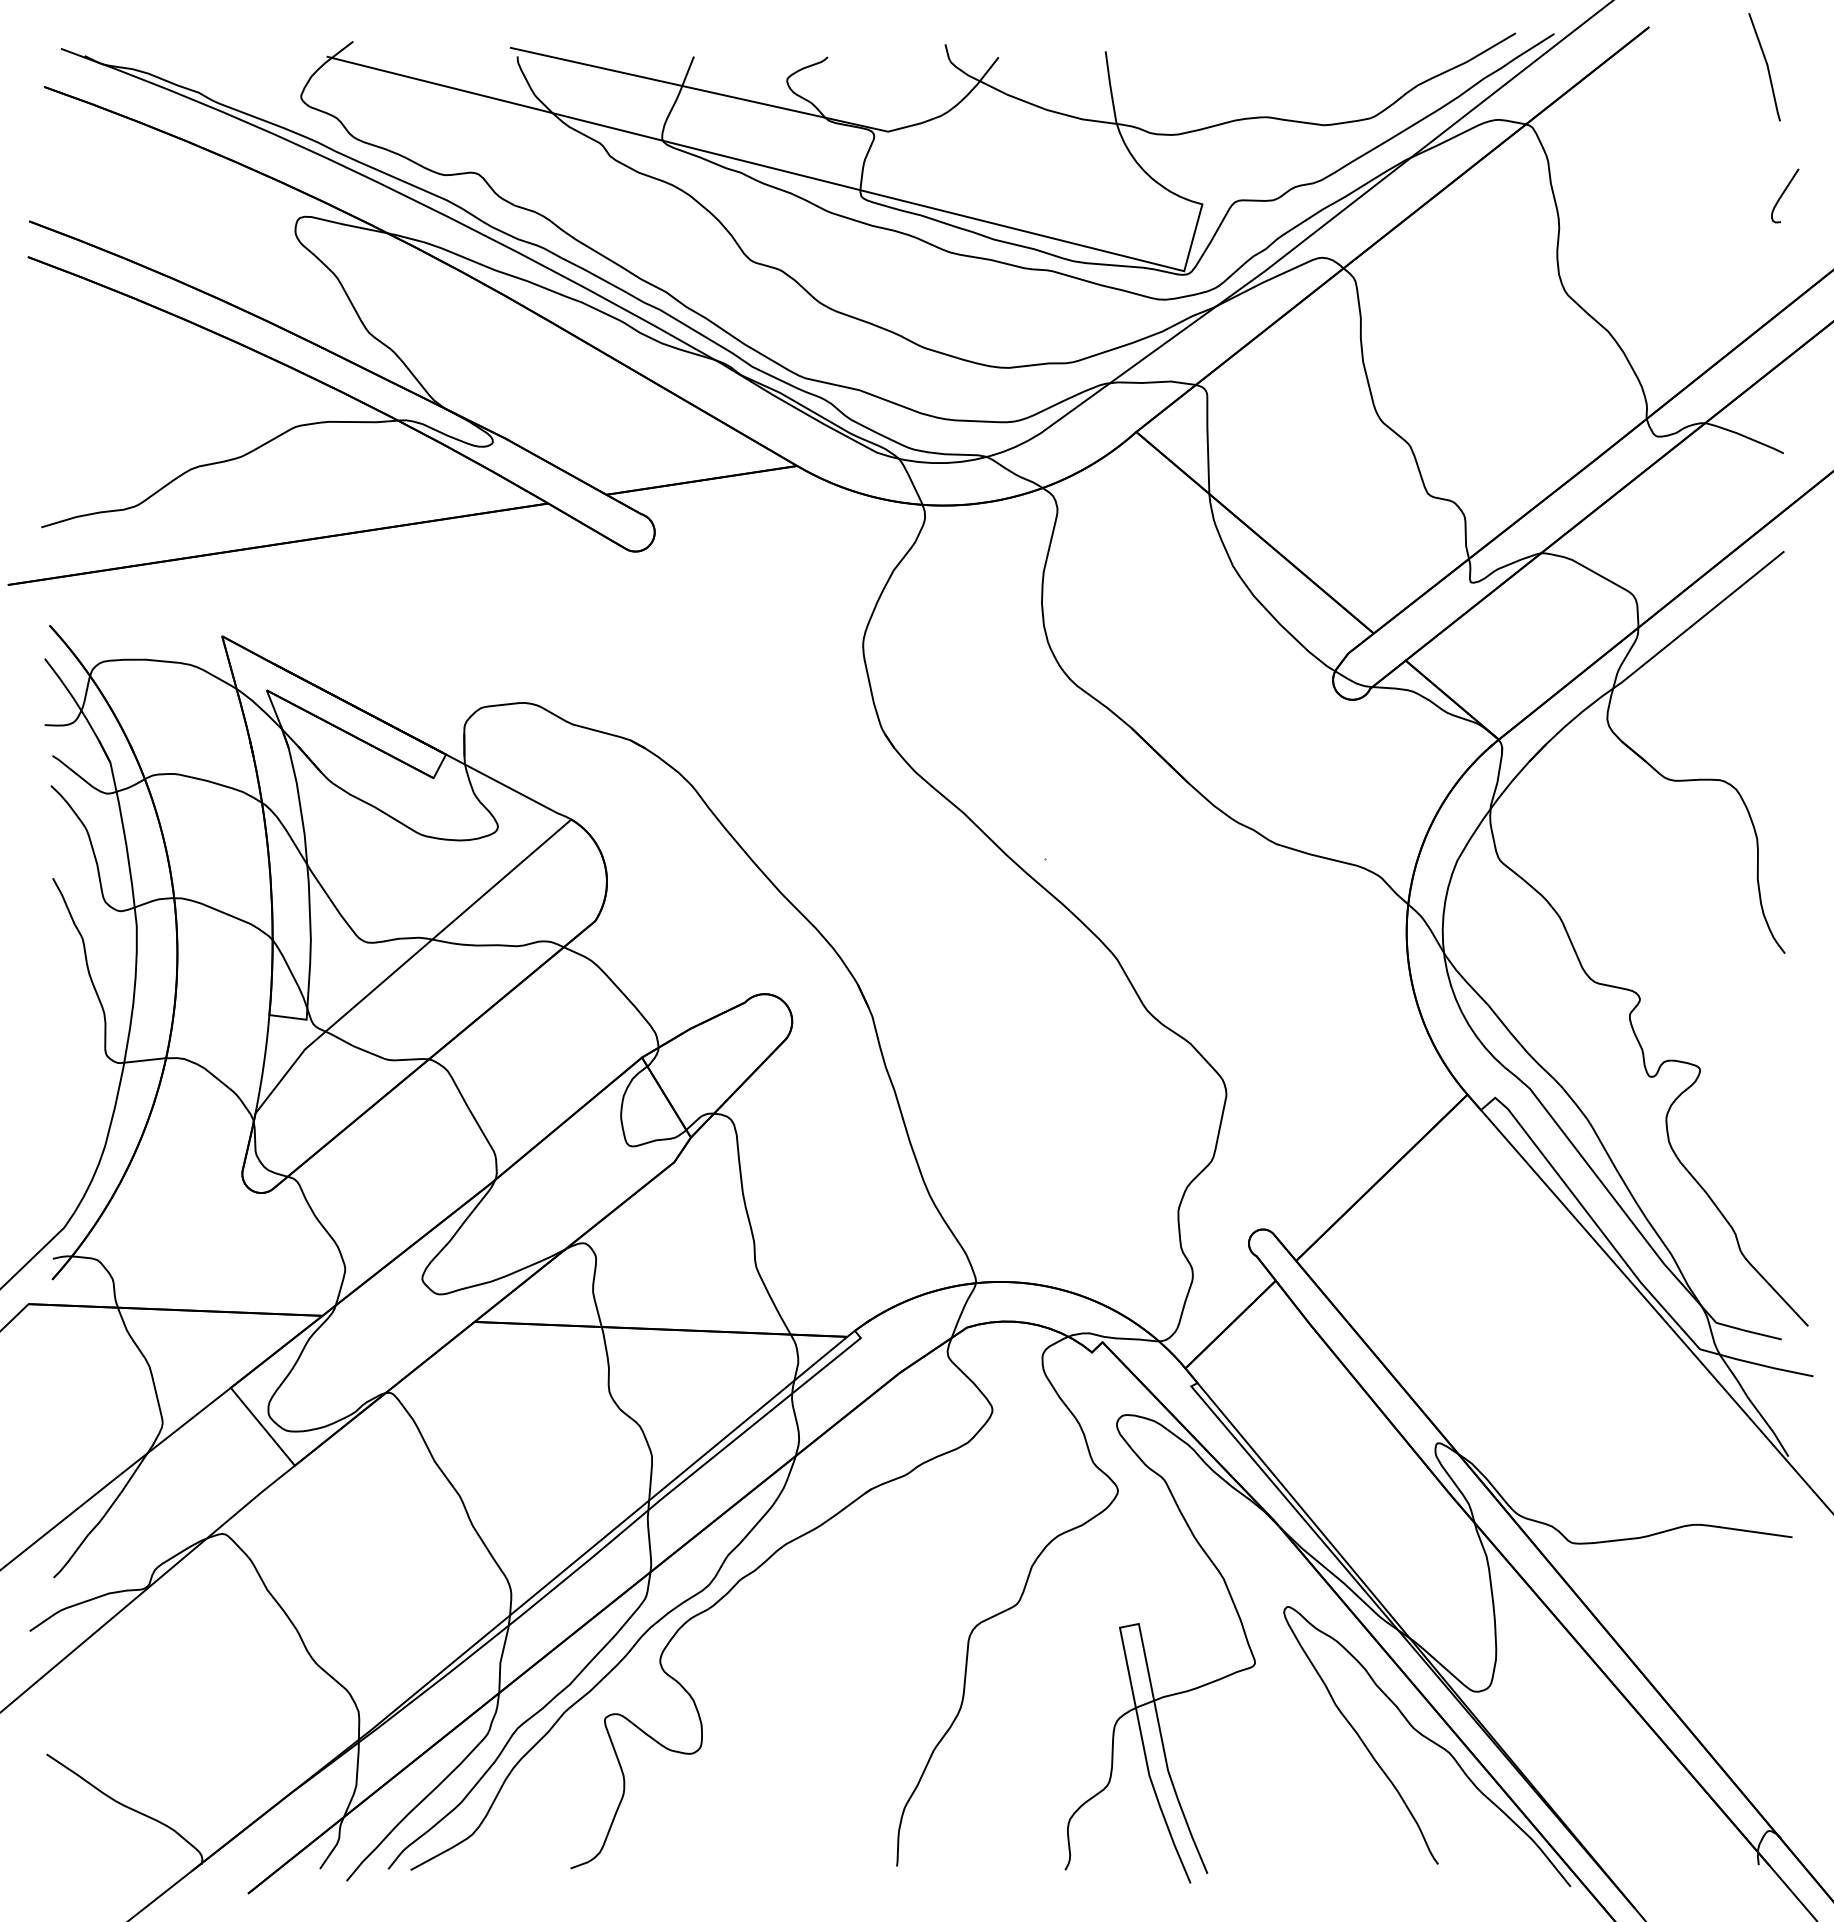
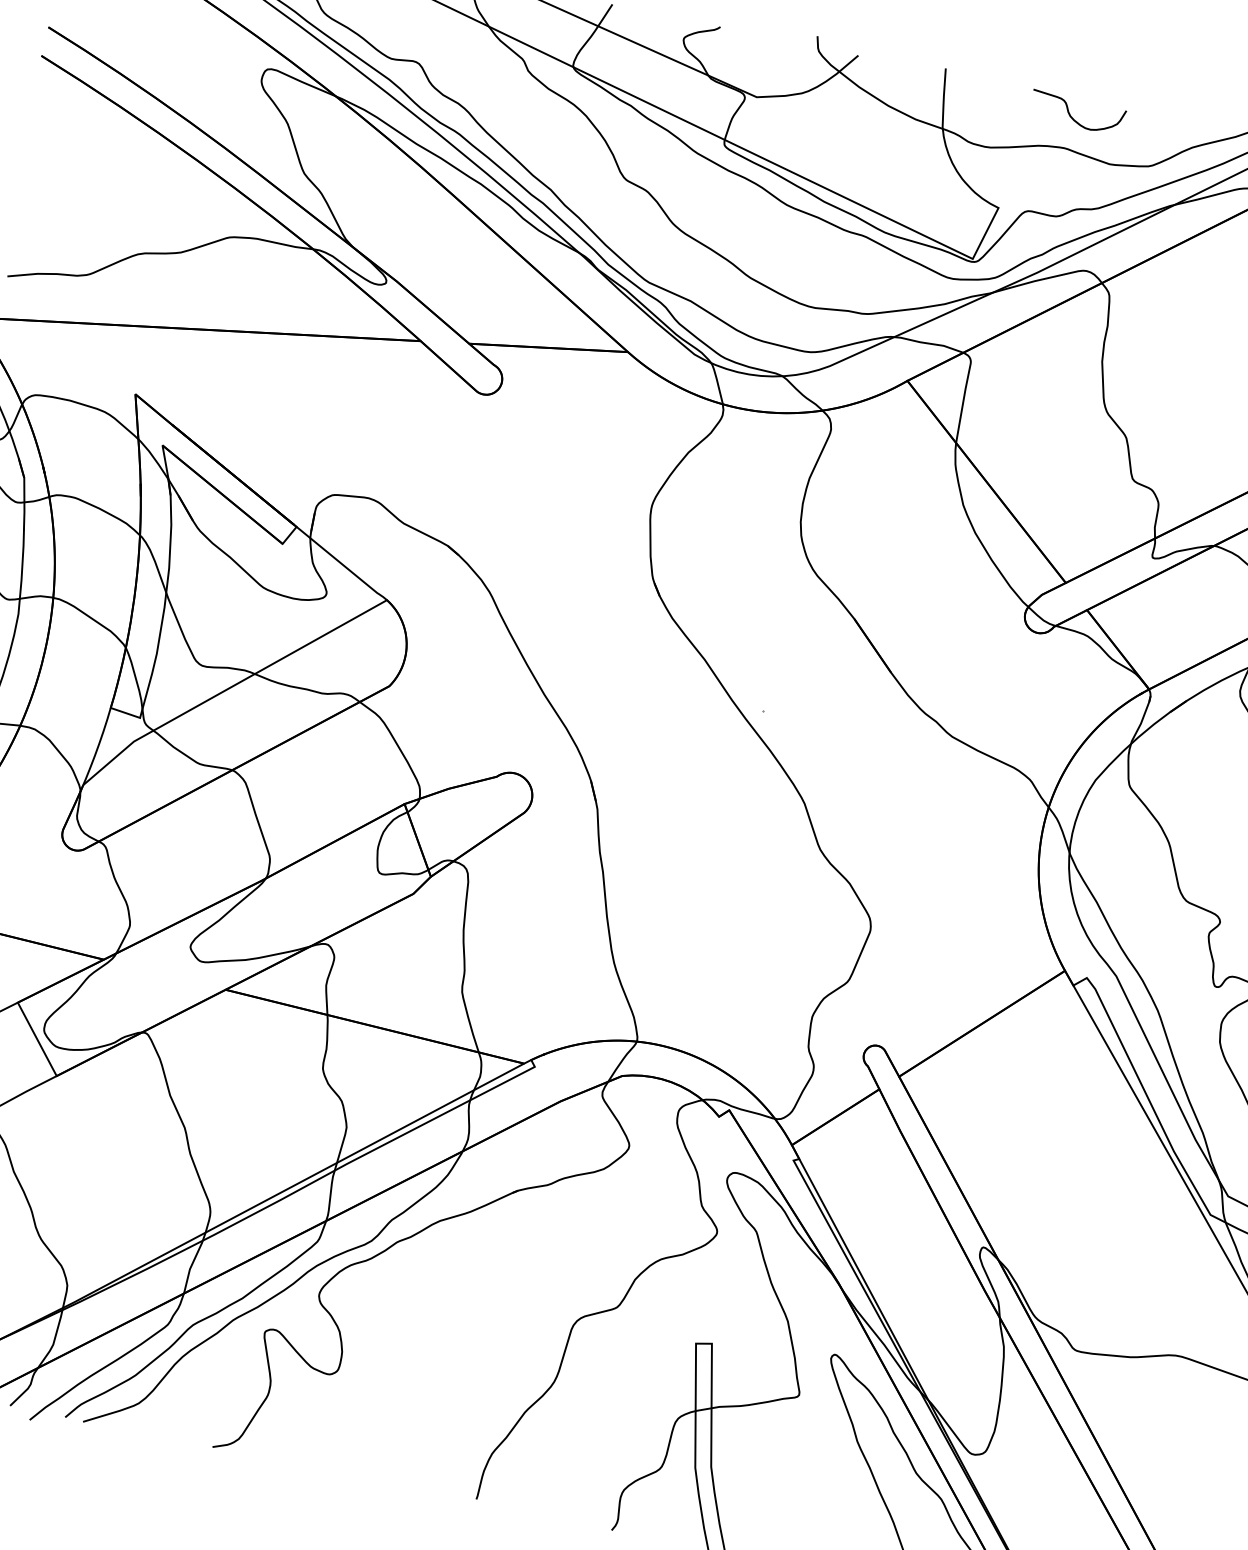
curve: (1268, 78) -> (1072, 117), added

